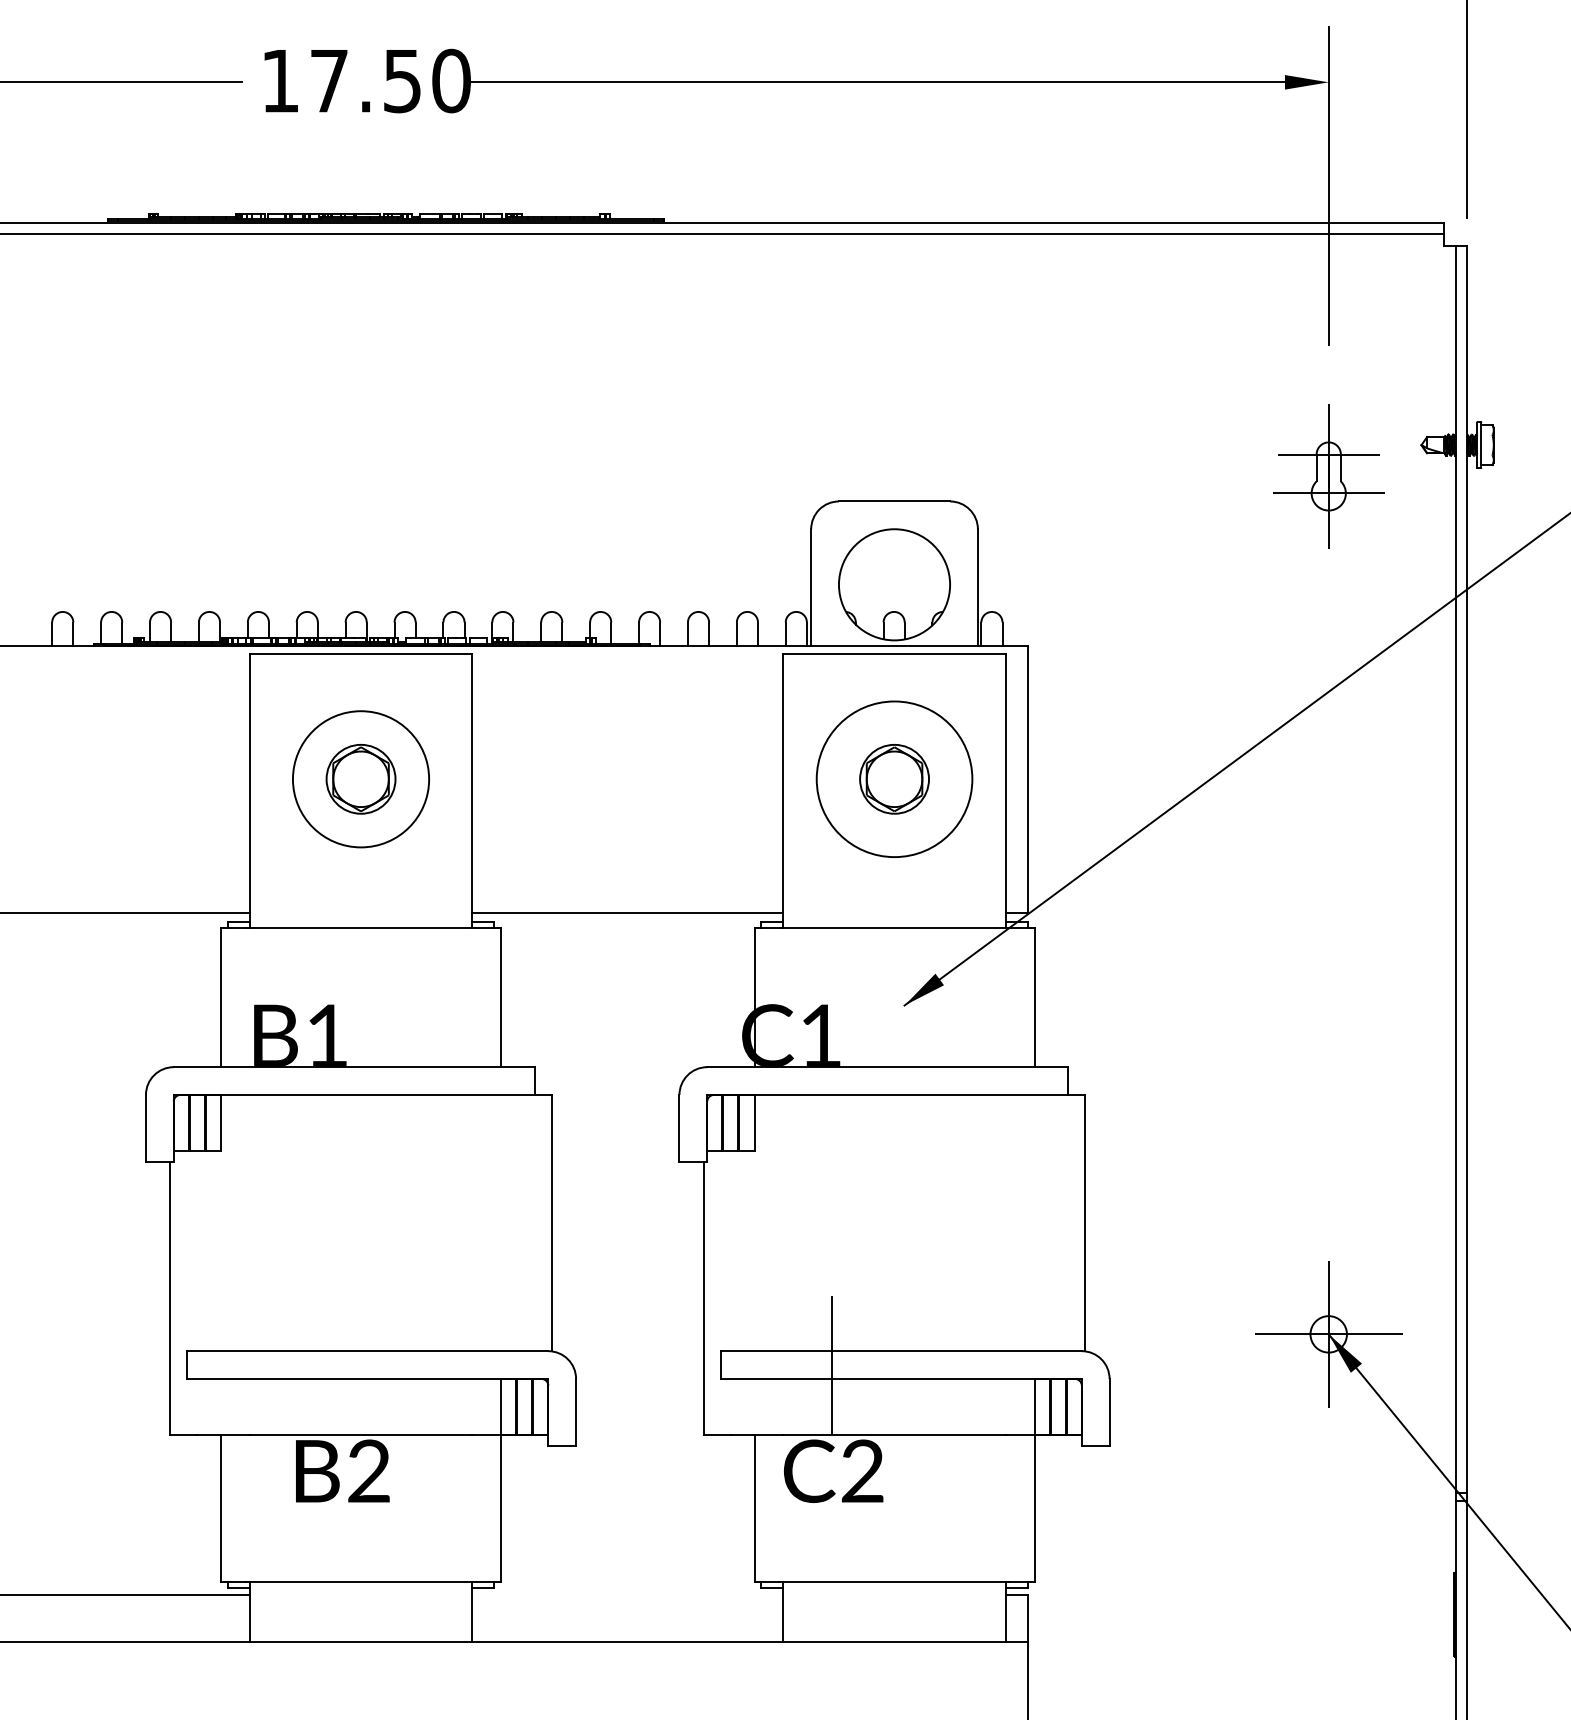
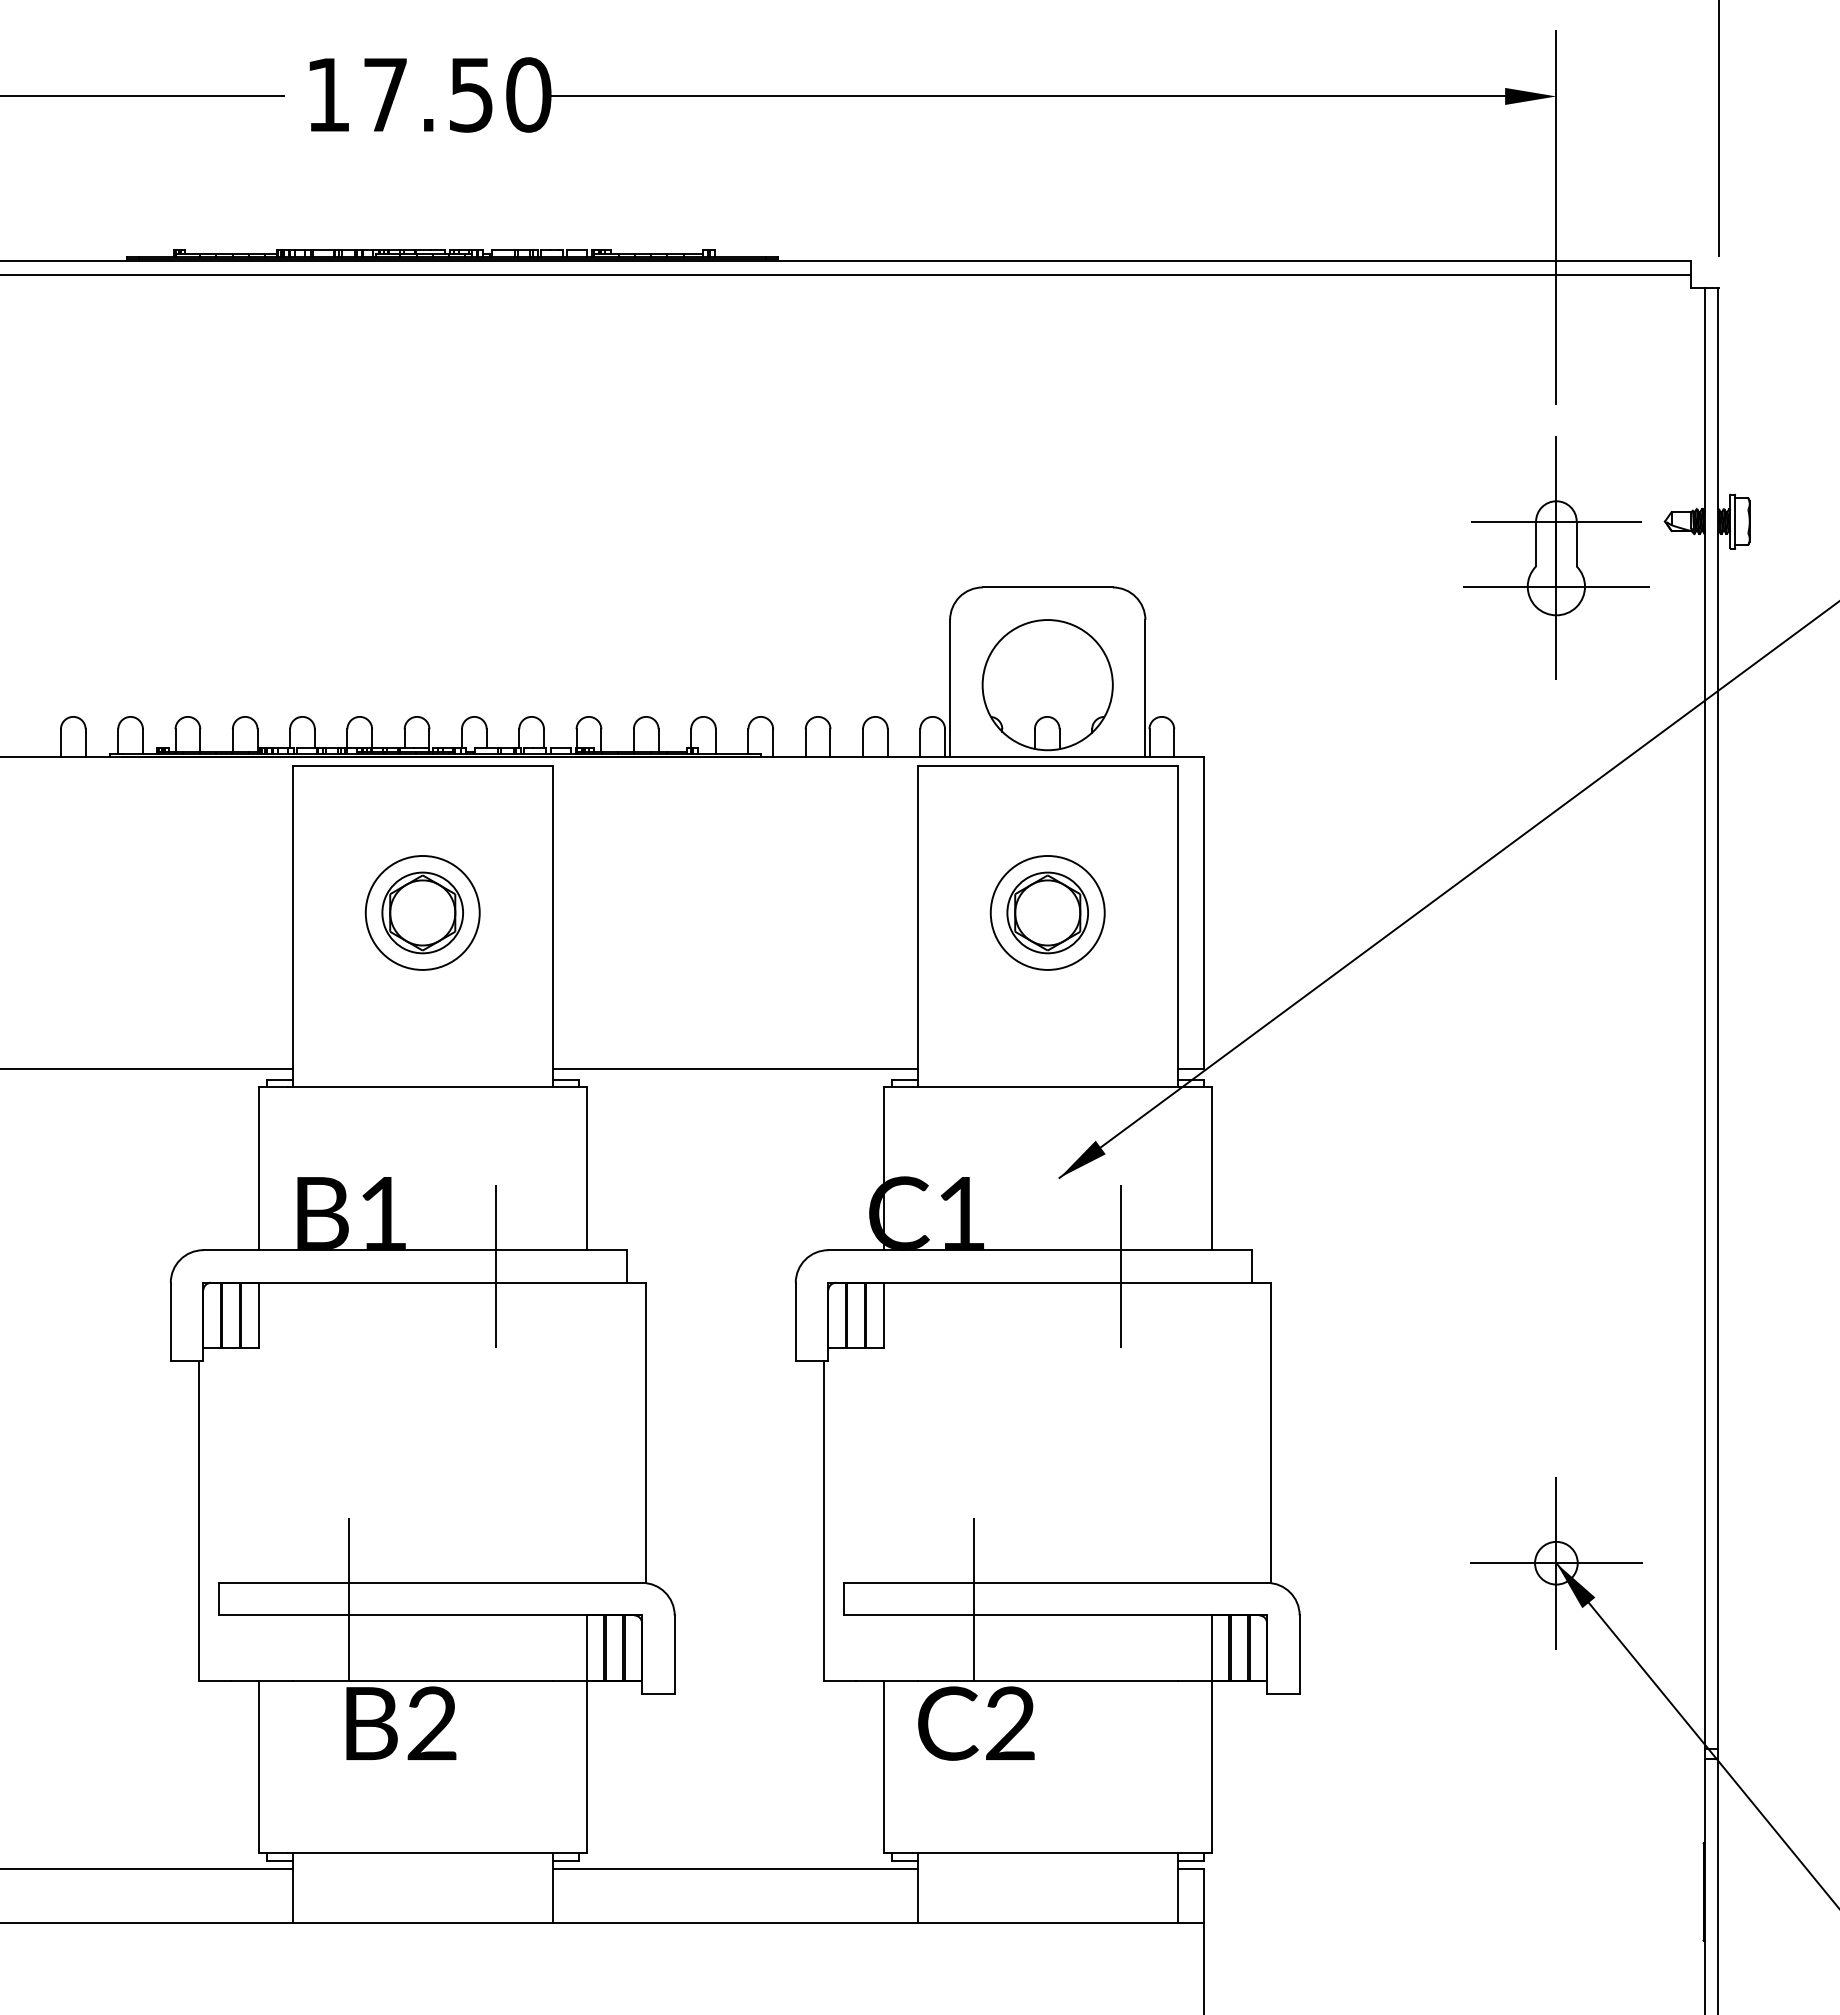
part: (1328, 475) -> (1556, 557), size x1.43
circle: (360, 778) -> (422, 912), size x0.71
circle: (894, 778) -> (1047, 912), size x0.62
line: (424, 1081) -> (496, 1266), added
line: (957, 1081) -> (1121, 1266), added
line: (298, 1364) -> (349, 1598), added
line: (627, 1594) -> (734, 1868), added

